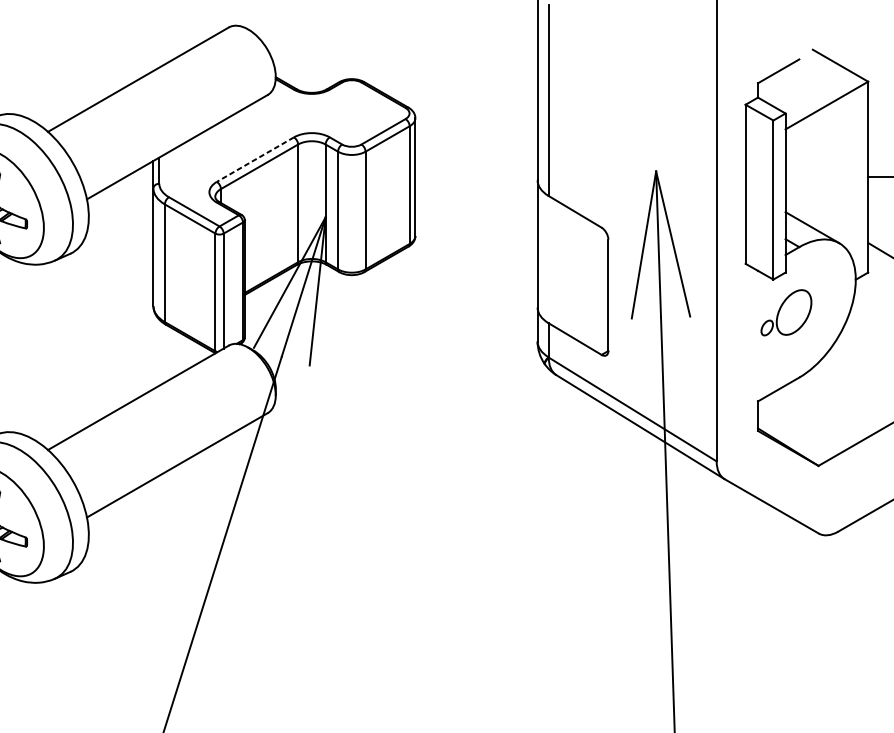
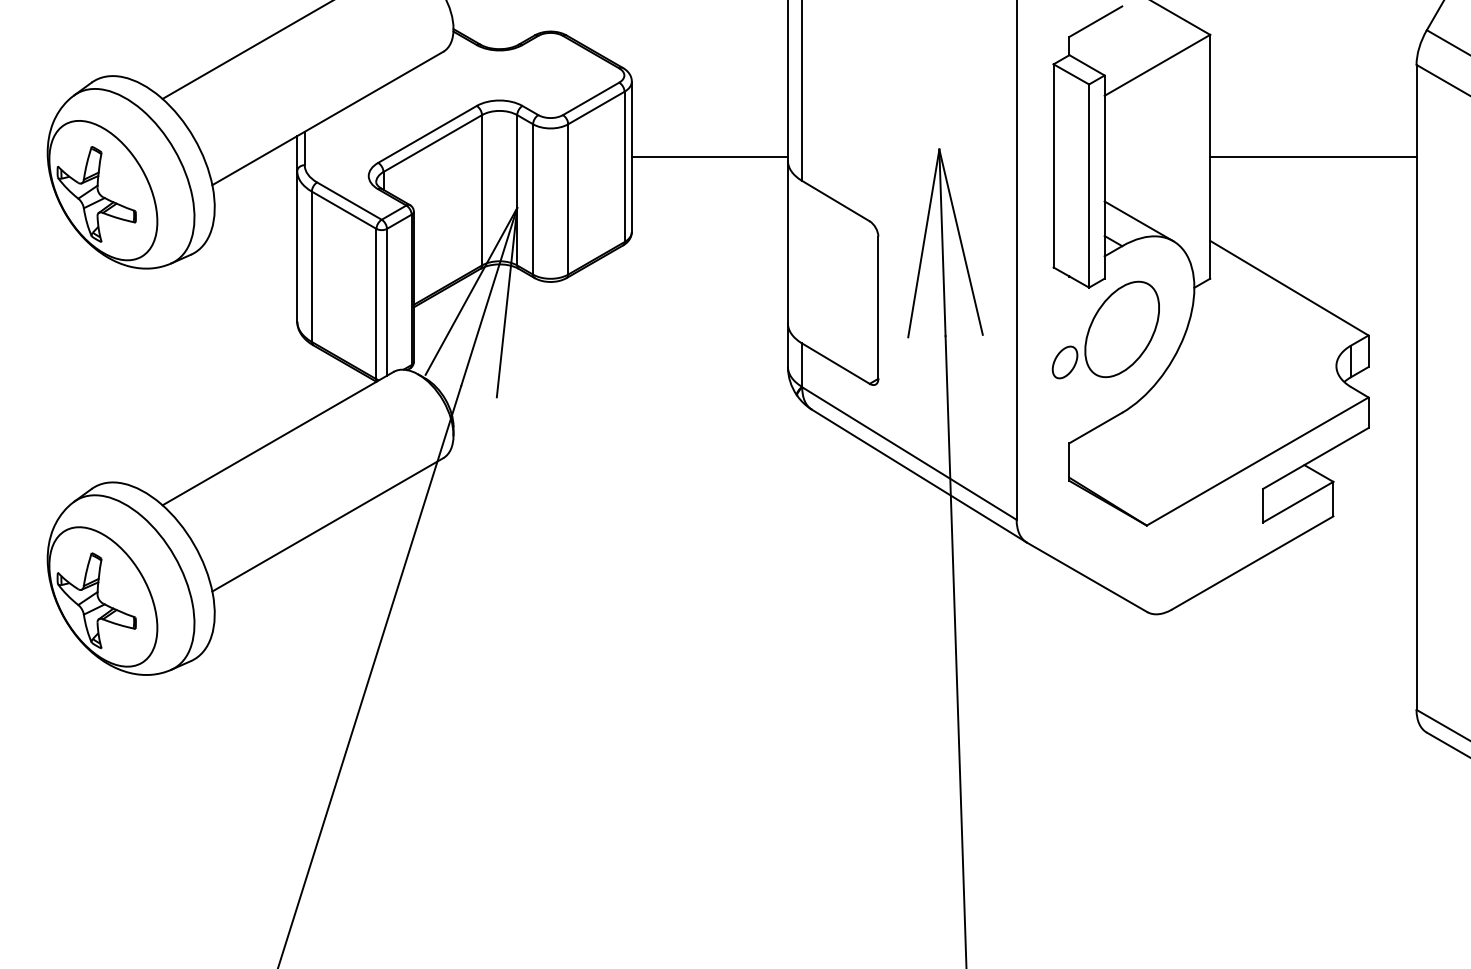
line: (255, 159) -> (427, 134), dashed -> solid
line: (476, 176) -> (709, 156), added
part: (786, 312) -> (1105, 329), size x1.67

